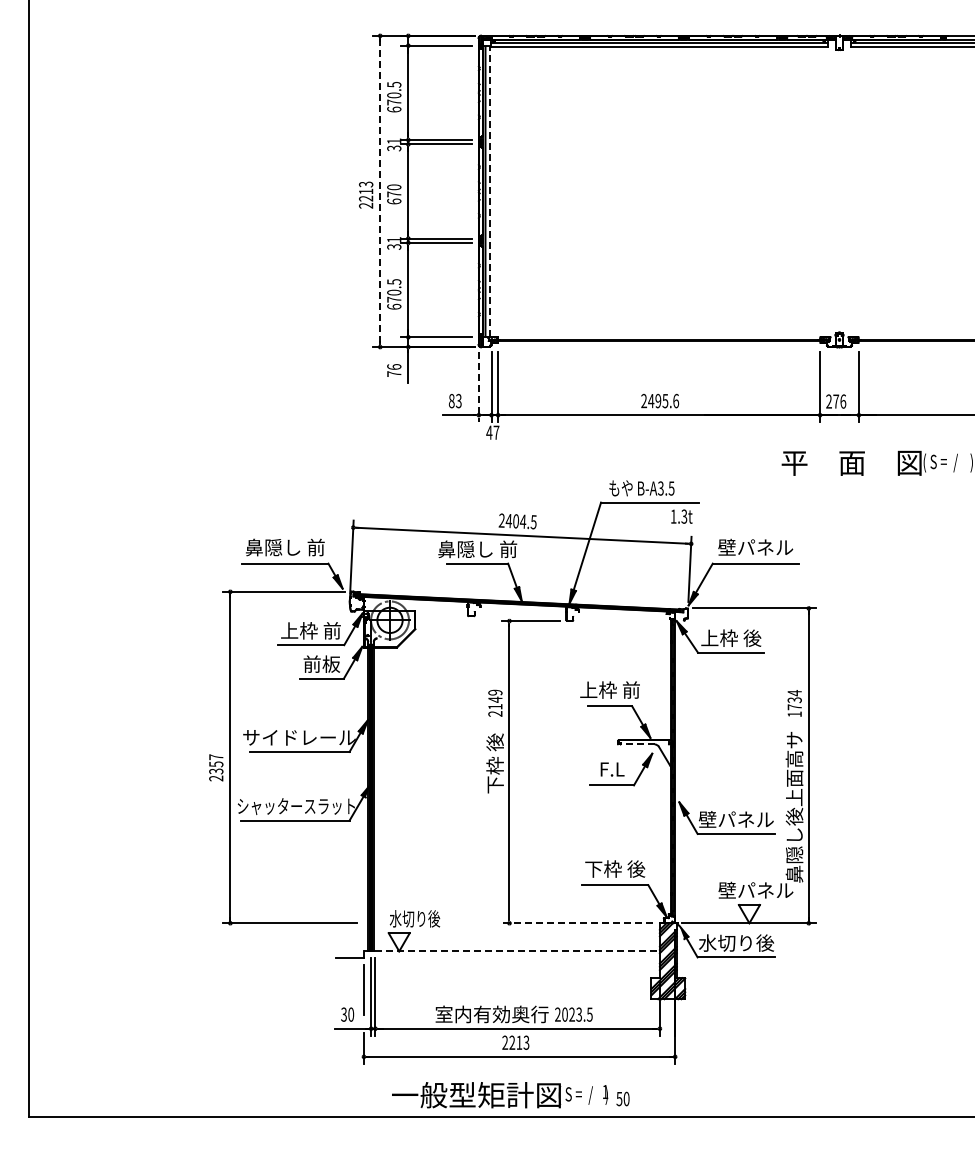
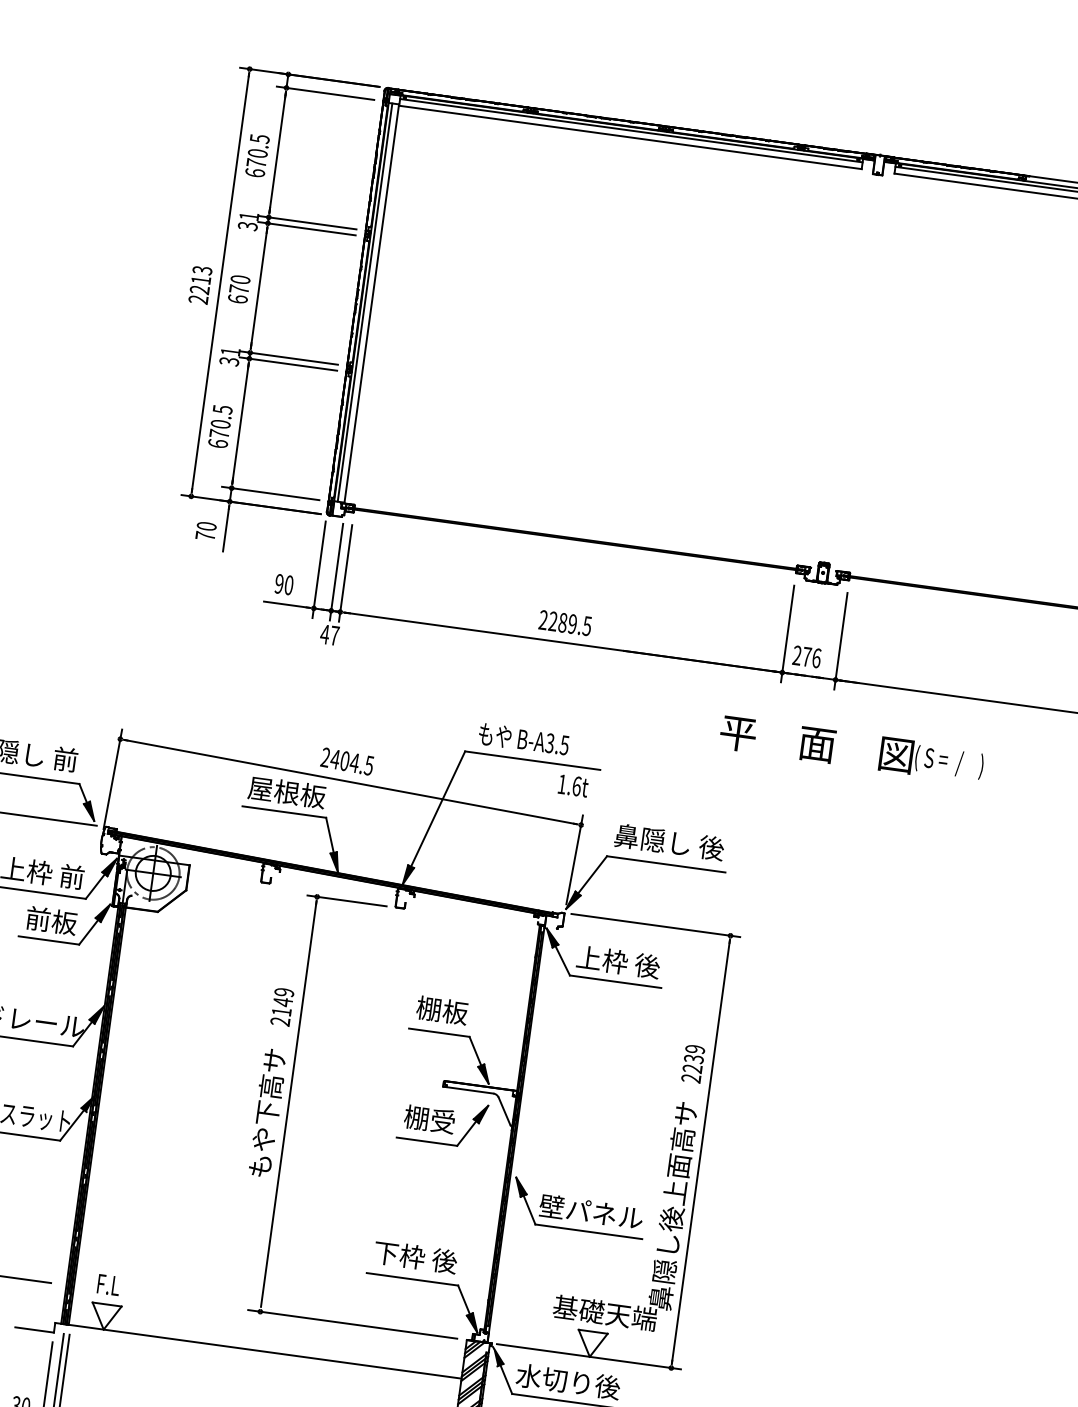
line: (380, 191) -> (220, 282), dashed -> solid
line: (490, 191) -> (371, 303), dashed -> solid
text: (394, 366) -> (207, 525), 76 -> 70
line: (478, 387) -> (318, 570), dashed -> solid
text: (663, 400) -> (570, 622), 2495.6 -> 2289.5
text: (454, 401) -> (282, 585), 83 -> 90
text: (684, 516) -> (577, 786), 1.3t -> 1.6t
text: (755, 547) -> (668, 842), 壁パネル -> 鼻隠し 後
text: (477, 549) -> (286, 792), 鼻隠し 前 -> 屋根板
text: (609, 689) -> (441, 1009), 上枠 前 -> 棚板
text: (794, 703) -> (692, 1063), 1734 -> 2239
line: (638, 744) -> (471, 1090), dashed -> solid
text: (611, 768) -> (429, 1118), F.L -> 棚受
text: (494, 779) -> (266, 1111), 下枠 後 -> もや下高サ
text: (755, 890) -> (604, 1313), 壁パネル -> 基礎天端
text: (414, 918) -> (130, 1287), 水切り後 -> F.L
line: (576, 923) -> (352, 1324), dashed -> solid
line: (511, 951) -> (257, 1350), dashed -> solid

